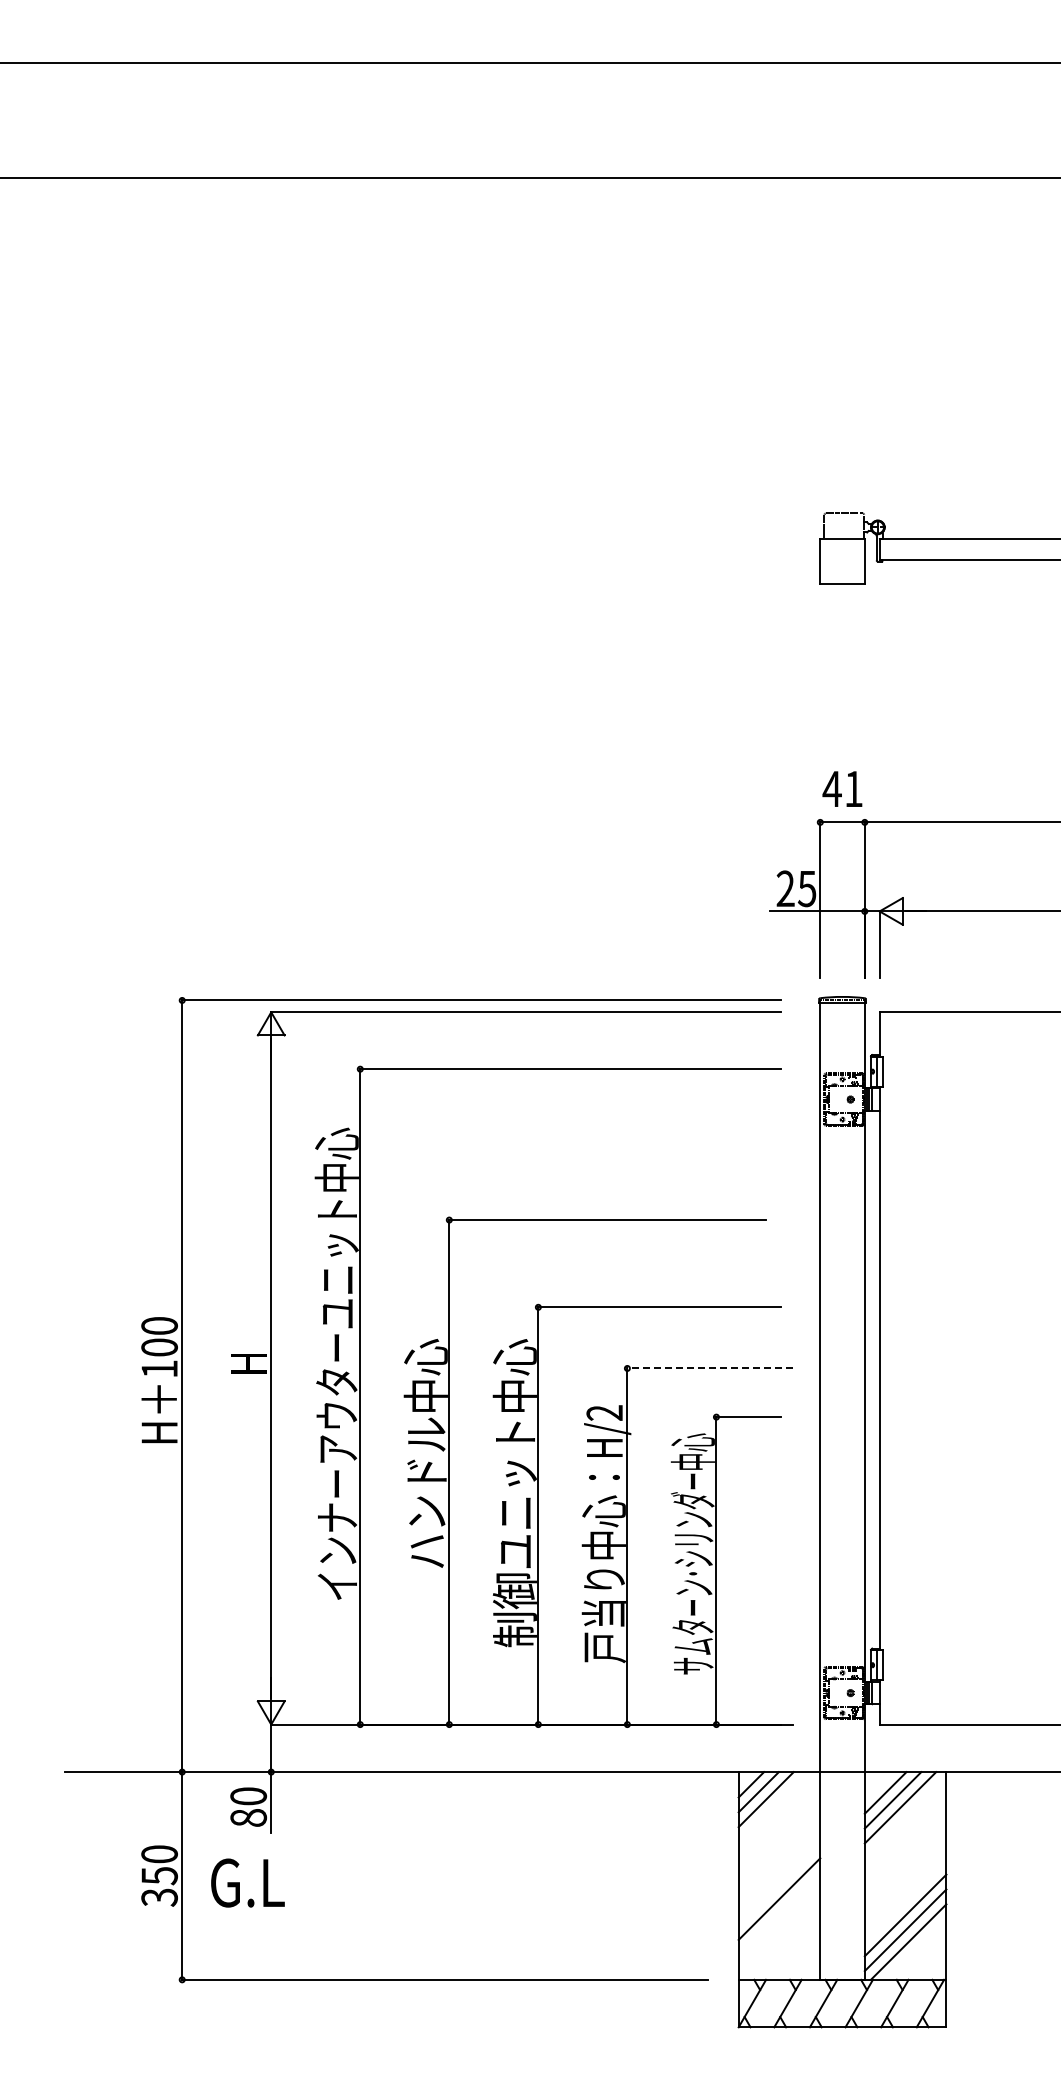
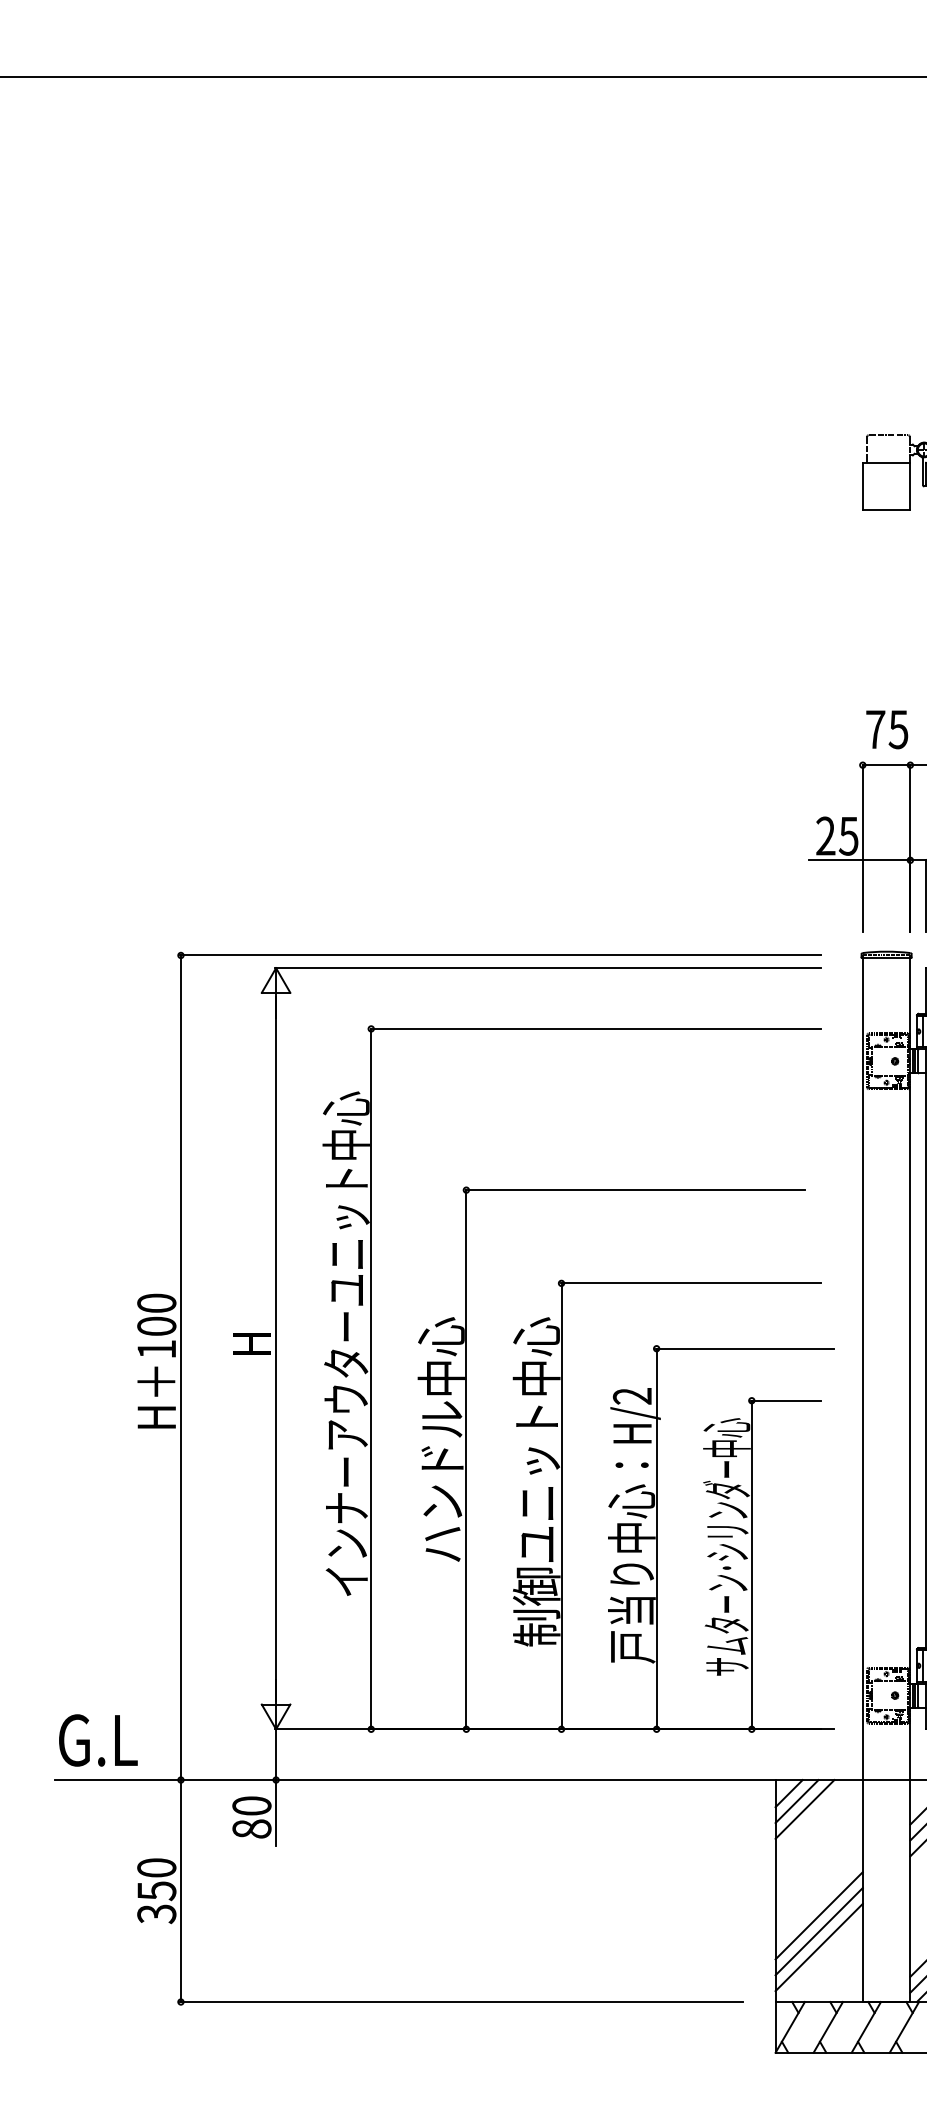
text: (842, 789) -> (886, 730), 41 -> 75
line: (709, 1368) -> (744, 1348), dashed -> solid
text: (247, 1882) -> (97, 1739), moved
line: (779, 1913) -> (819, 1931), added
line: (779, 1928) -> (819, 1947), added

